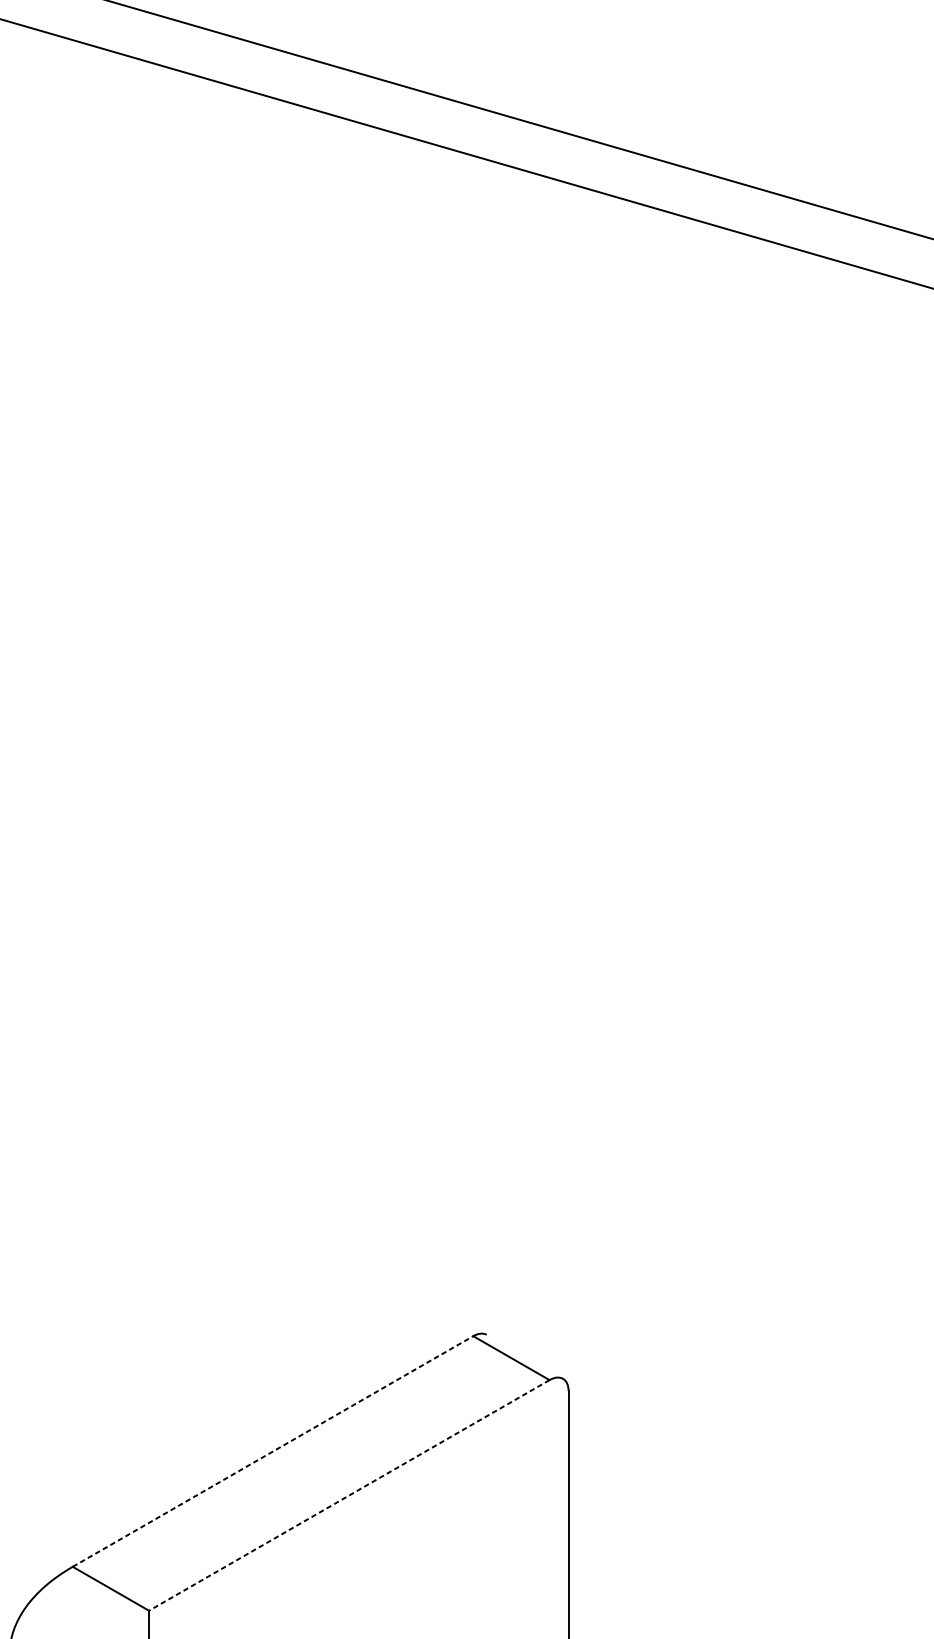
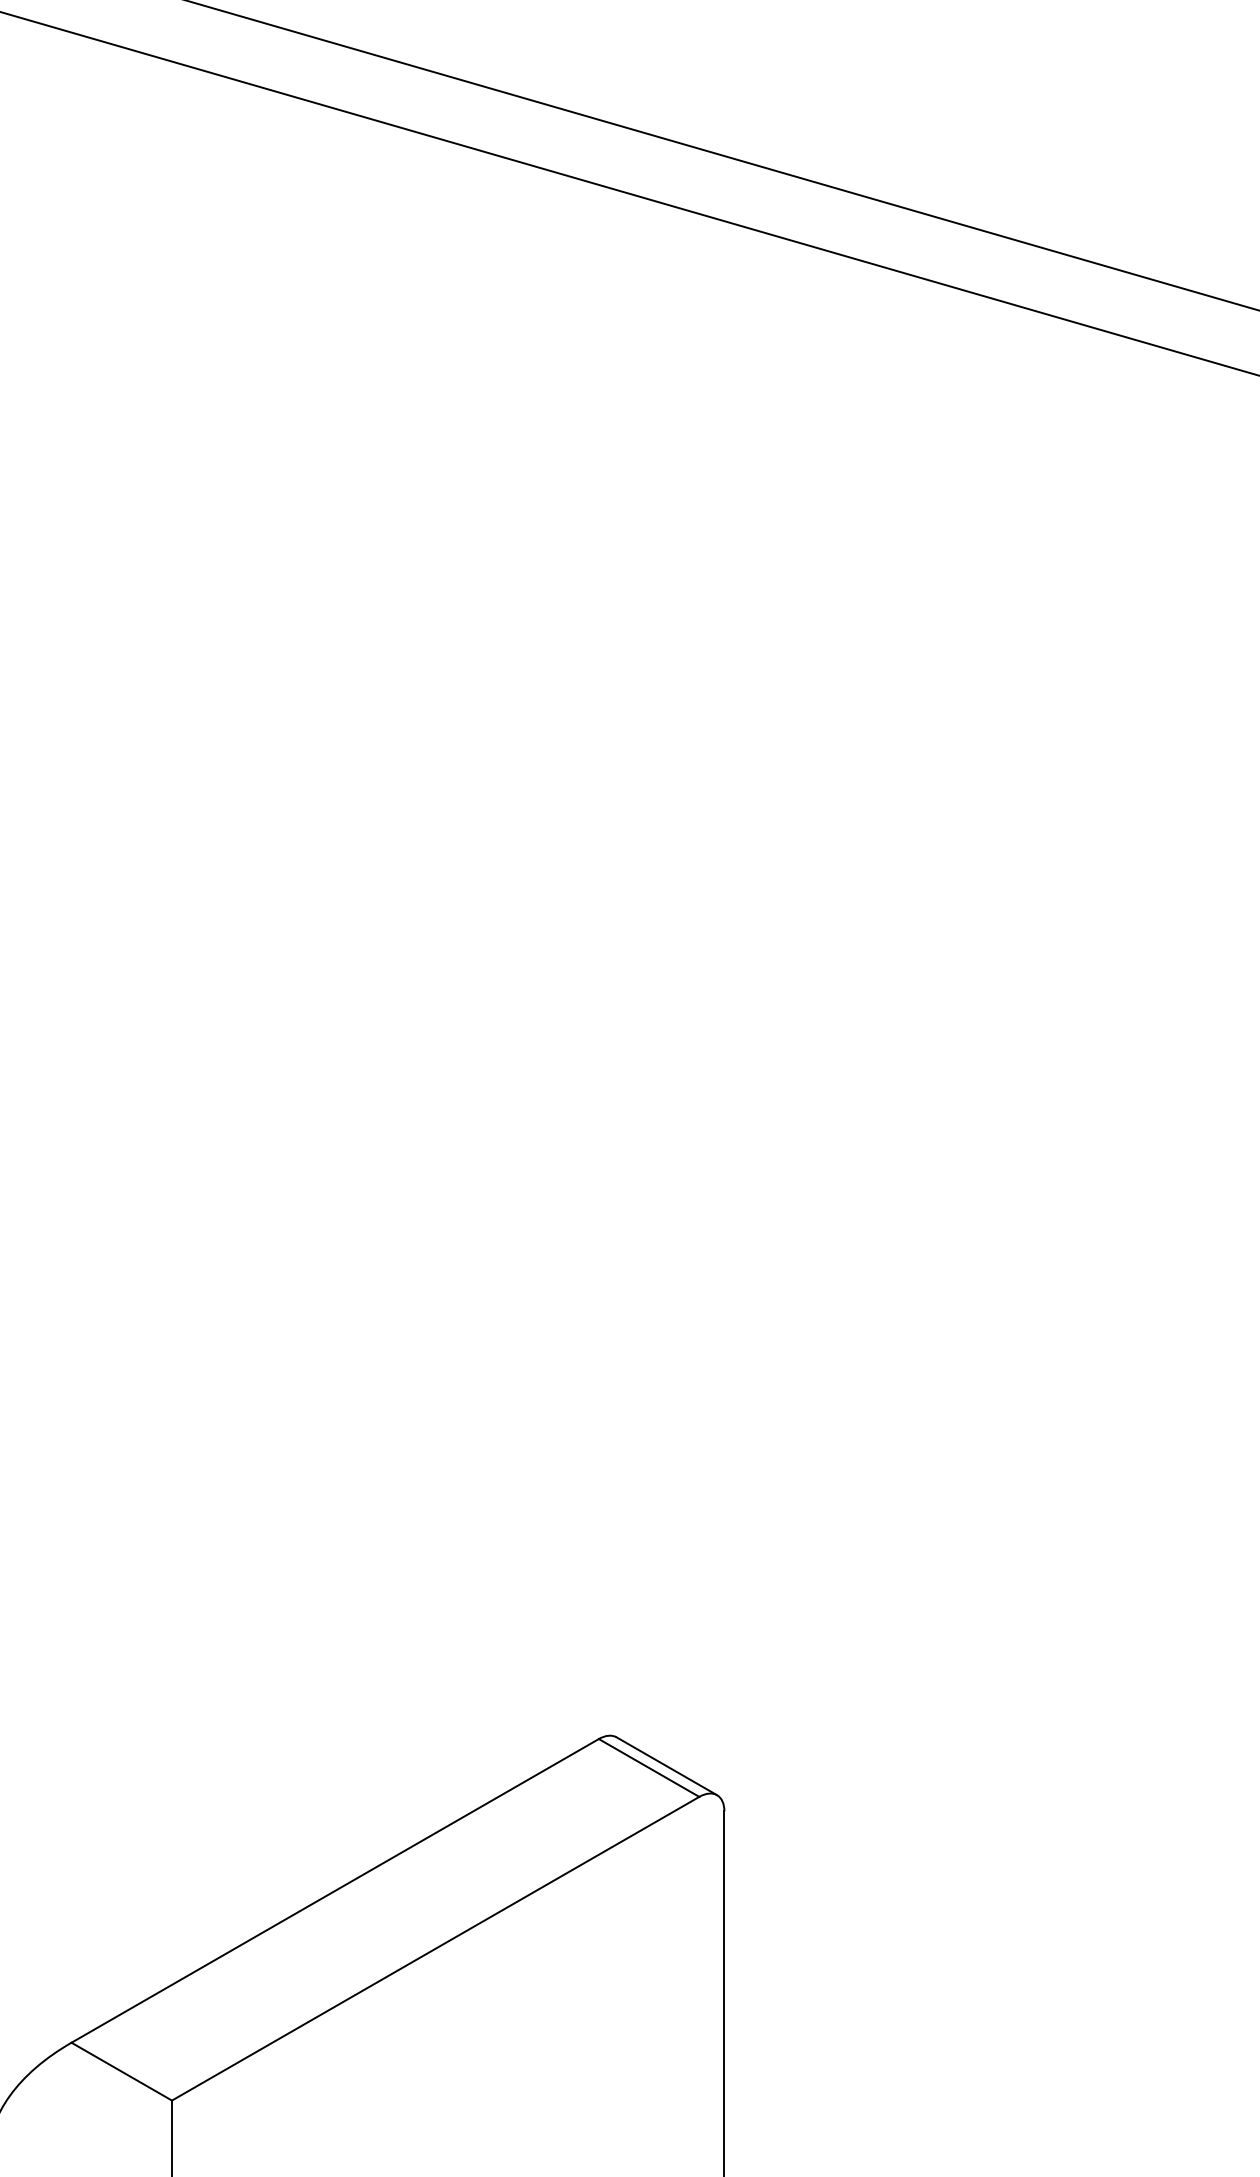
line: (524, 1357) -> (666, 1766), added
line: (273, 1451) -> (335, 1890), dashed -> solid
line: (349, 1495) -> (435, 1948), dashed -> solid

